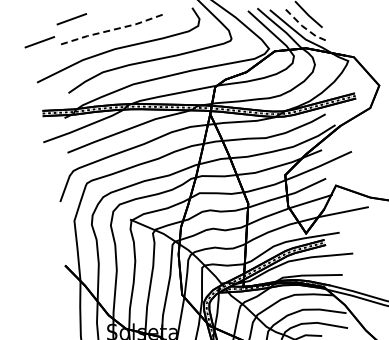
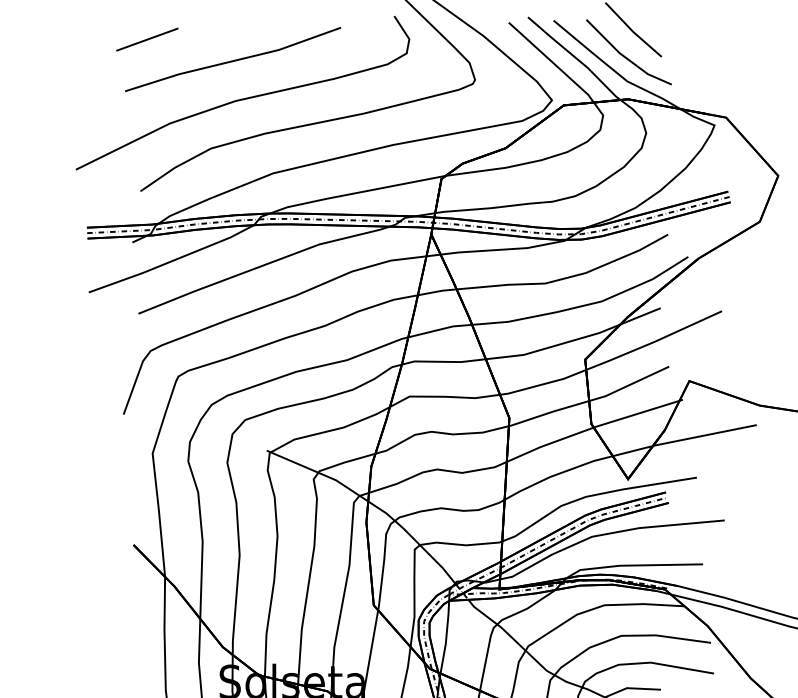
line: (305, 28) -> (626, 58), dashed -> solid
line: (114, 29) -> (234, 60), dashed -> solid
line: (39, 42) -> (80, 87), removed

